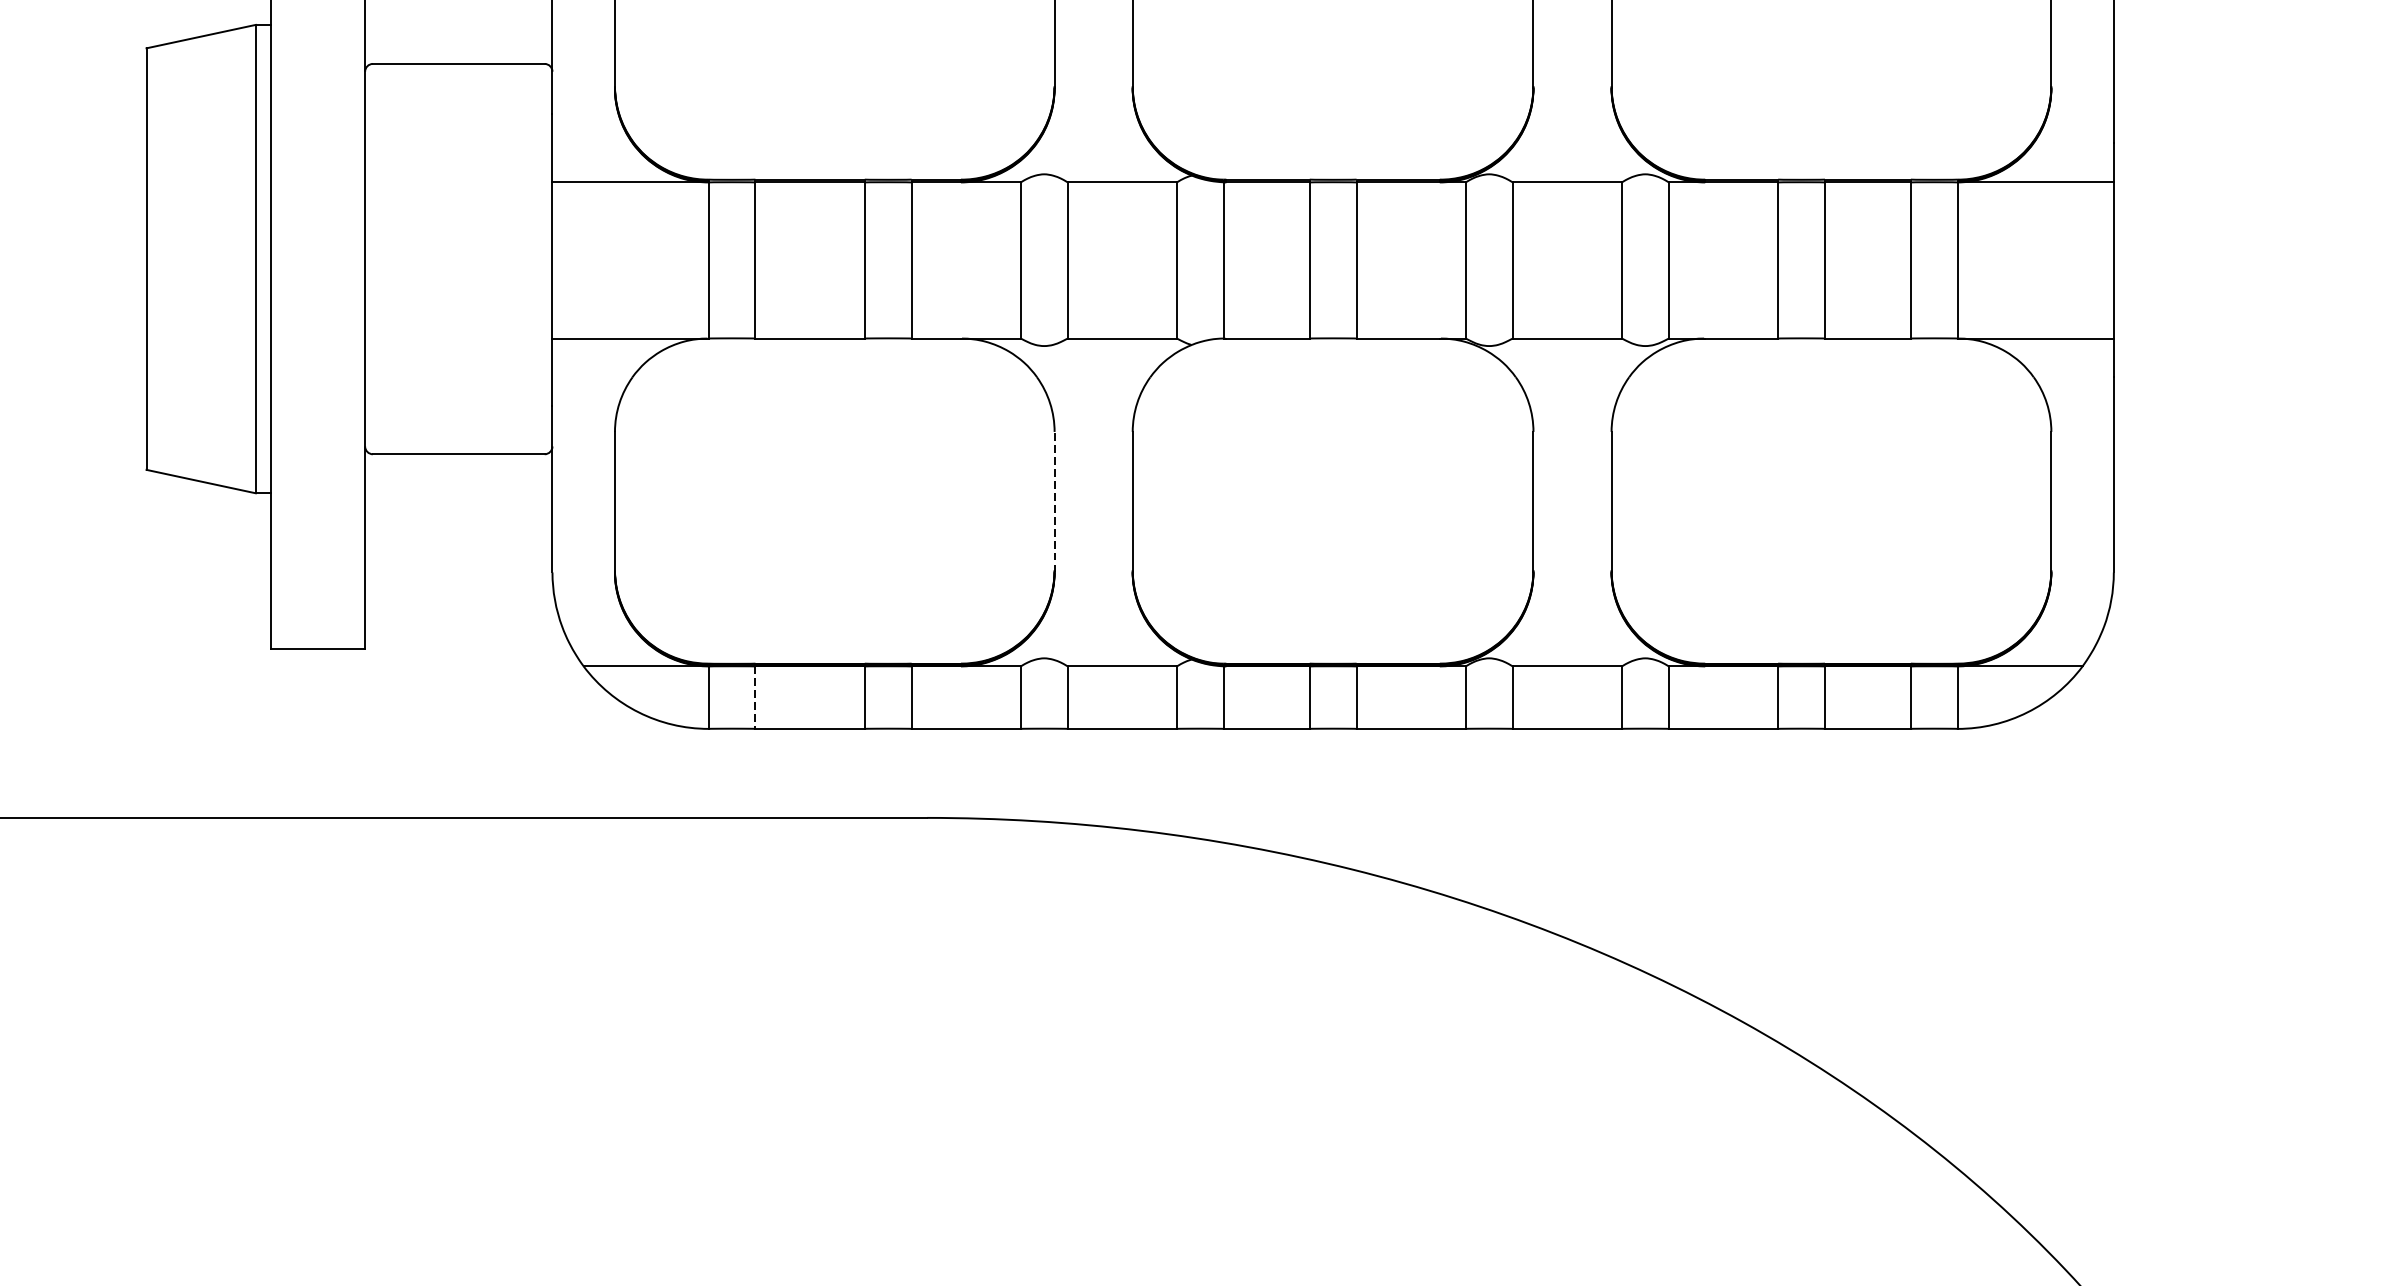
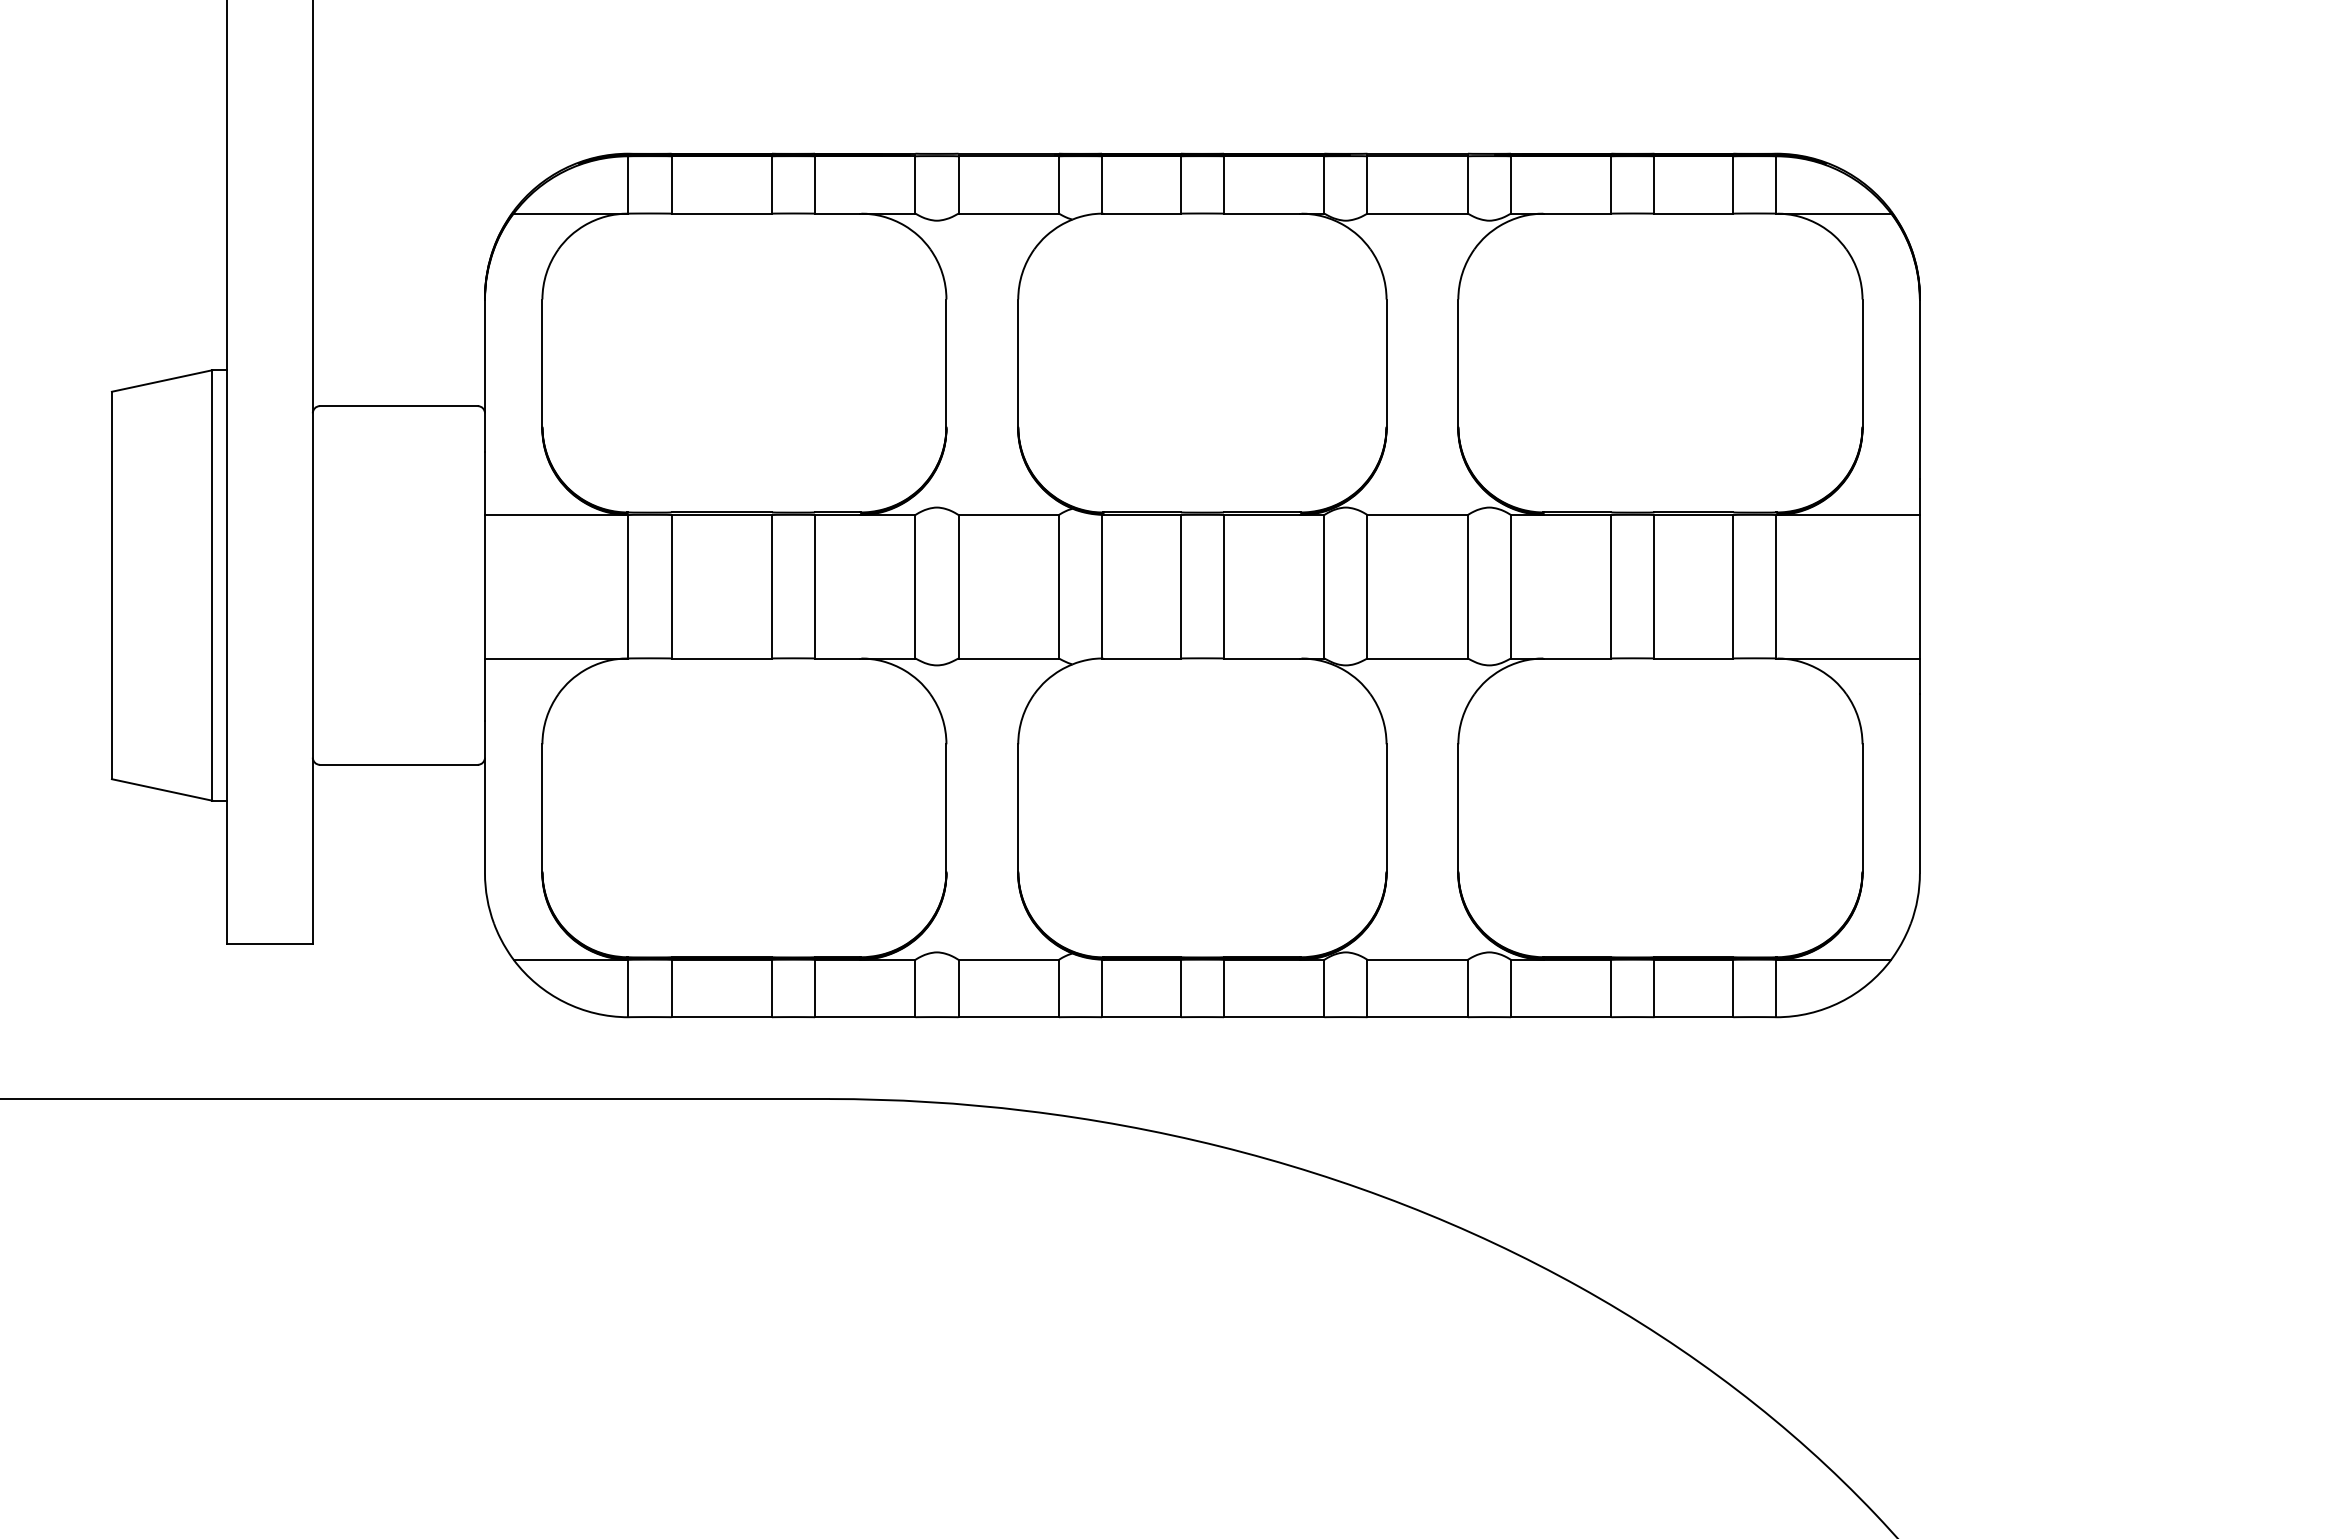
line: (1054, 501) -> (946, 808), dashed -> solid
line: (755, 697) -> (671, 988), dashed -> solid

